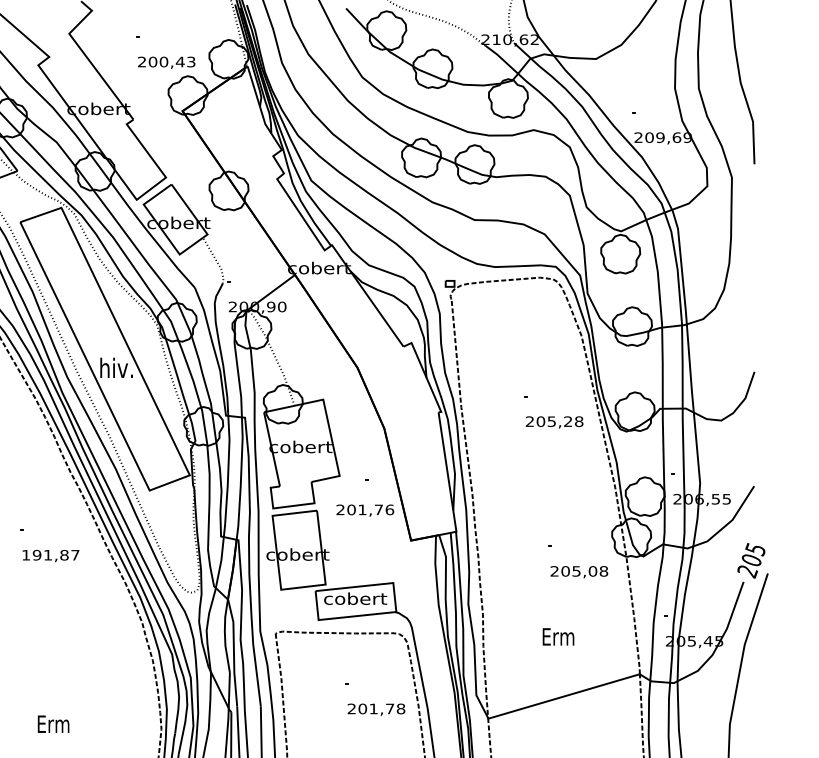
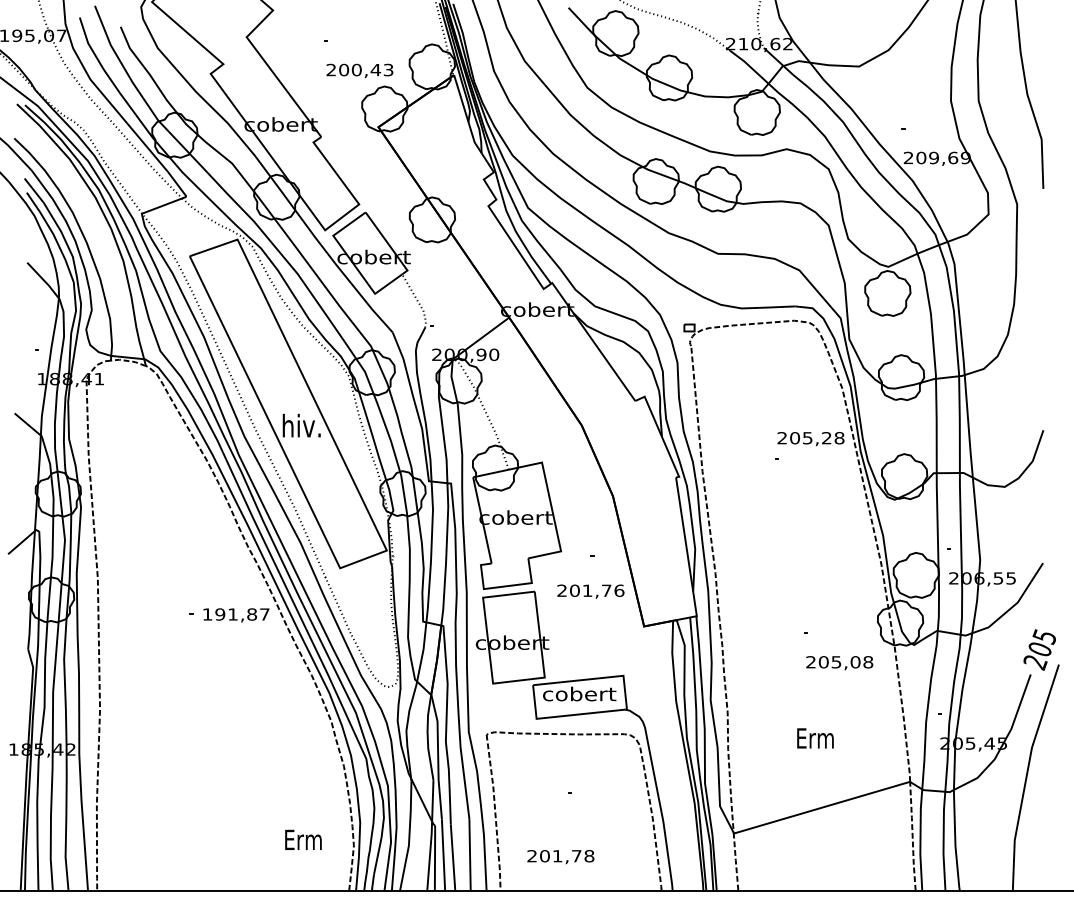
text: (554, 422) -> (810, 439), moved
text: (51, 556) -> (236, 615), moved
text: (376, 710) -> (560, 857), moved
text: (53, 723) -> (303, 839), moved

